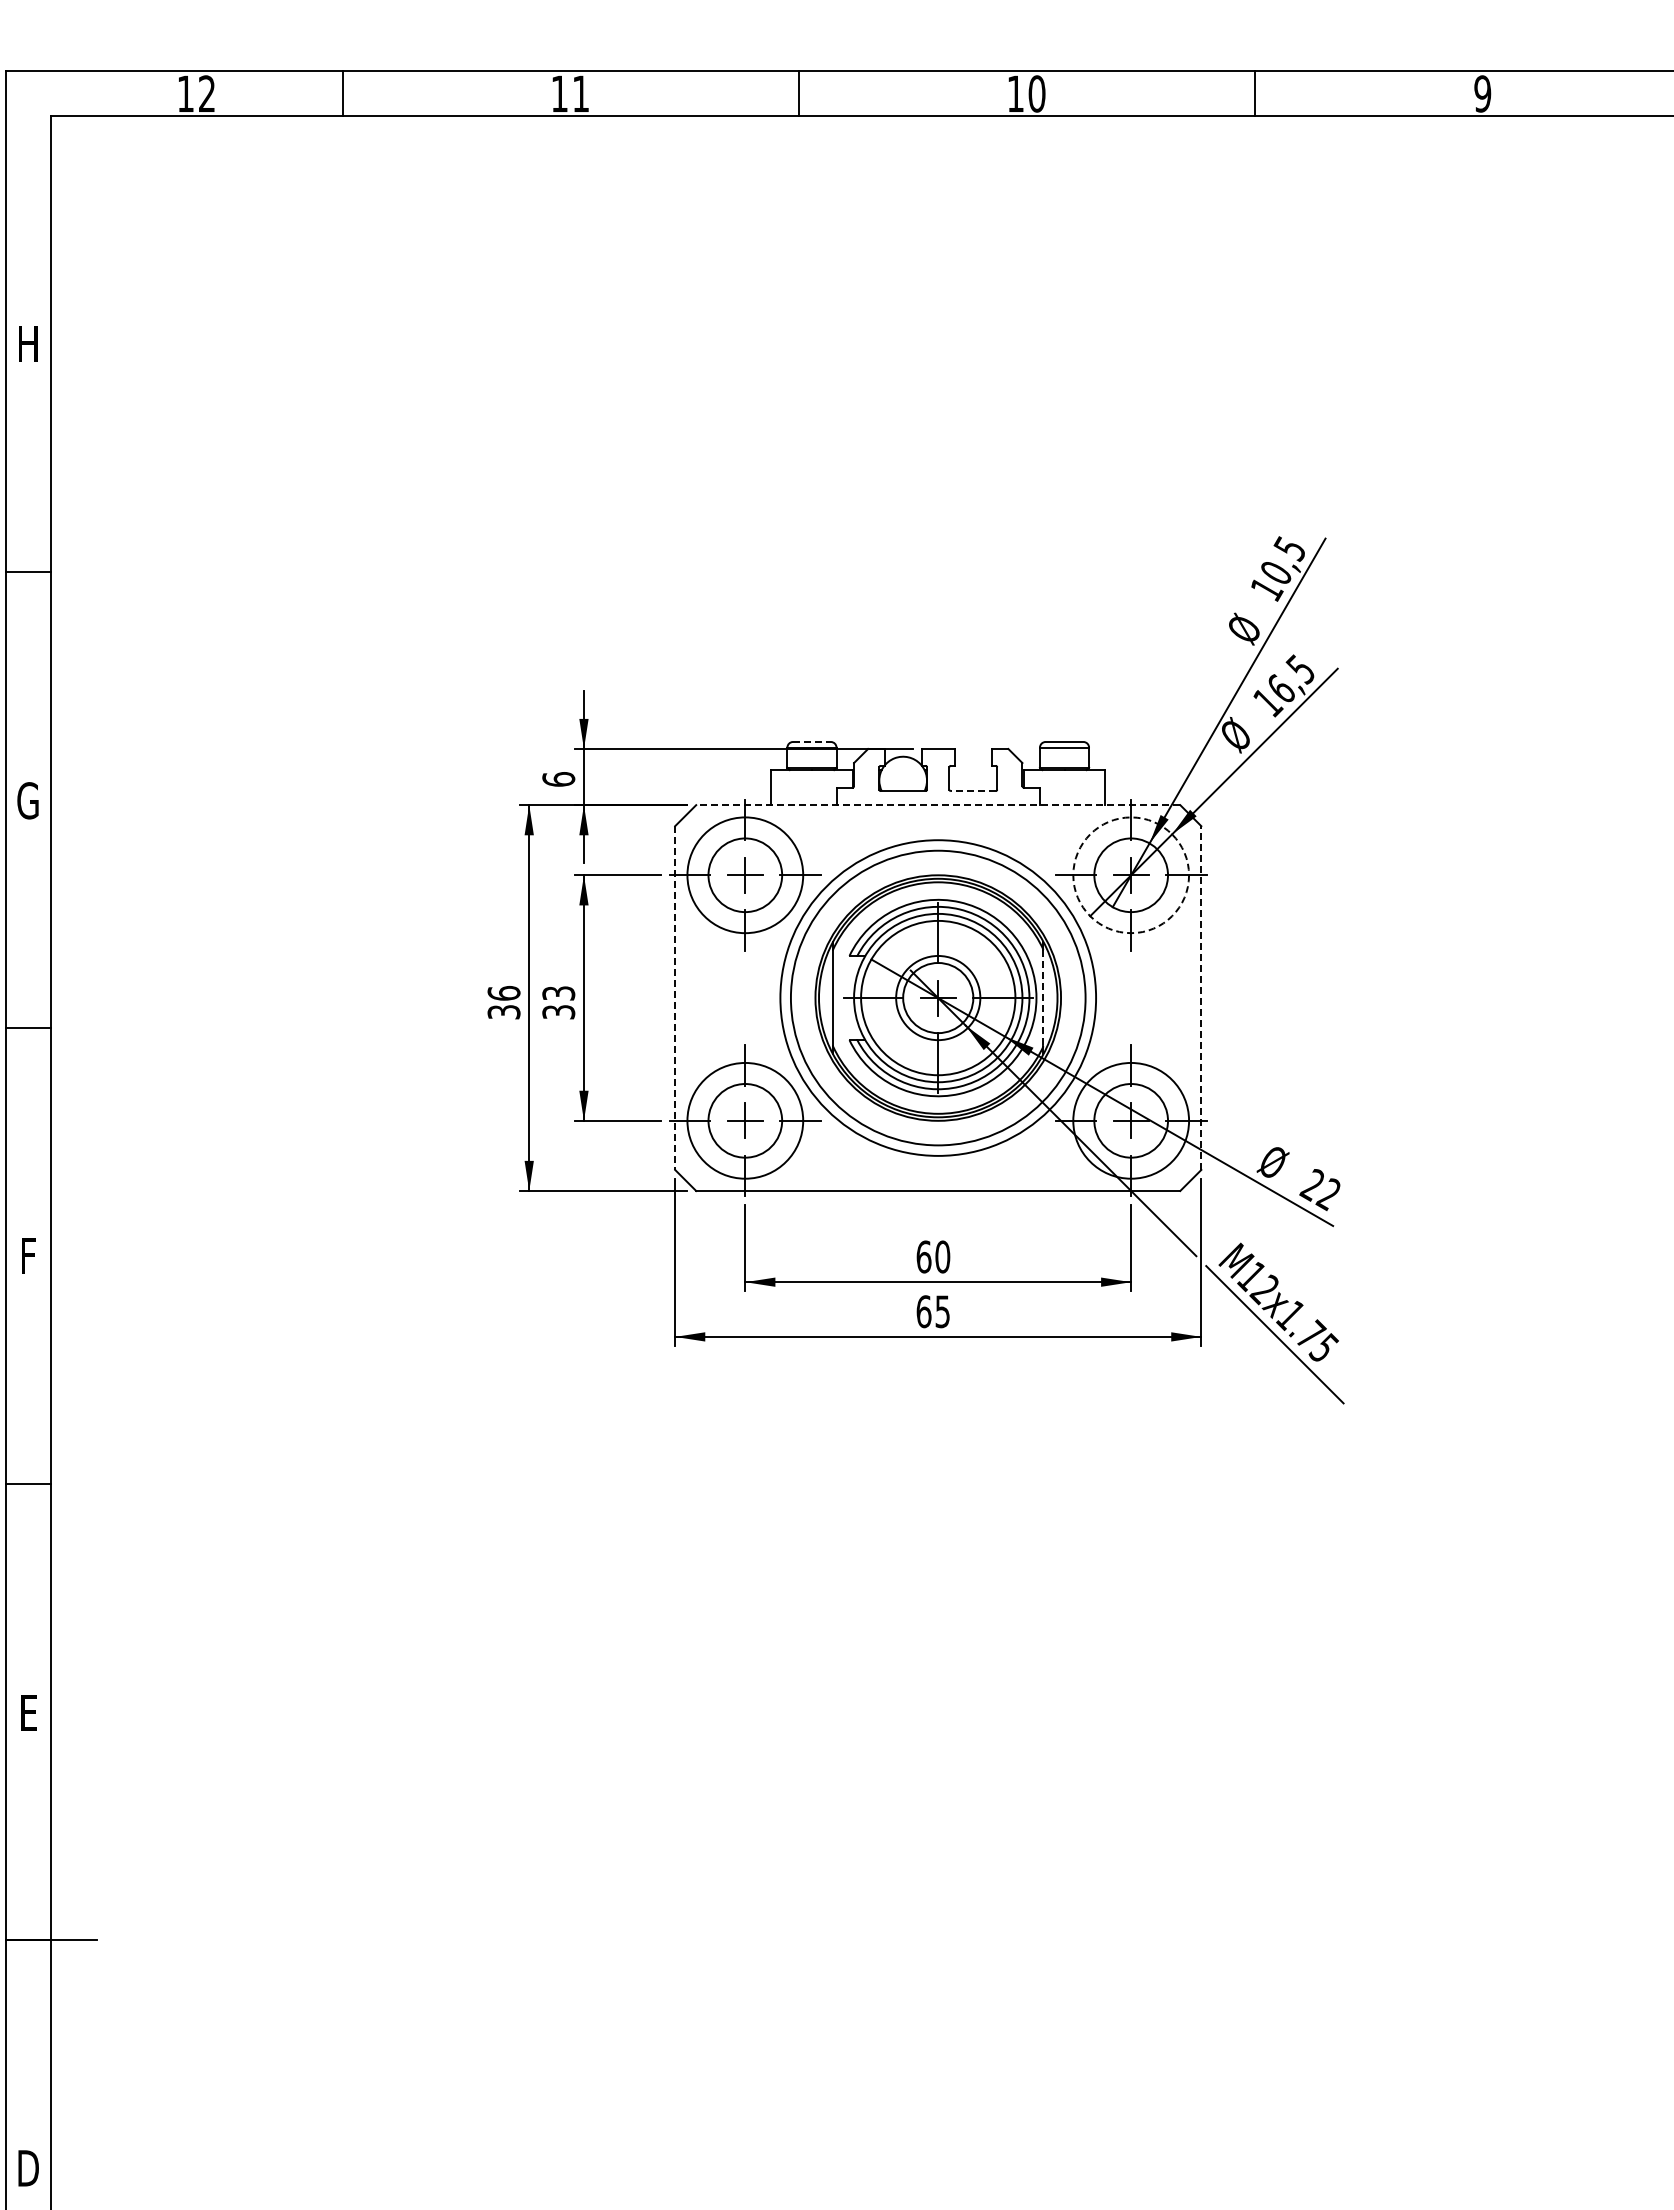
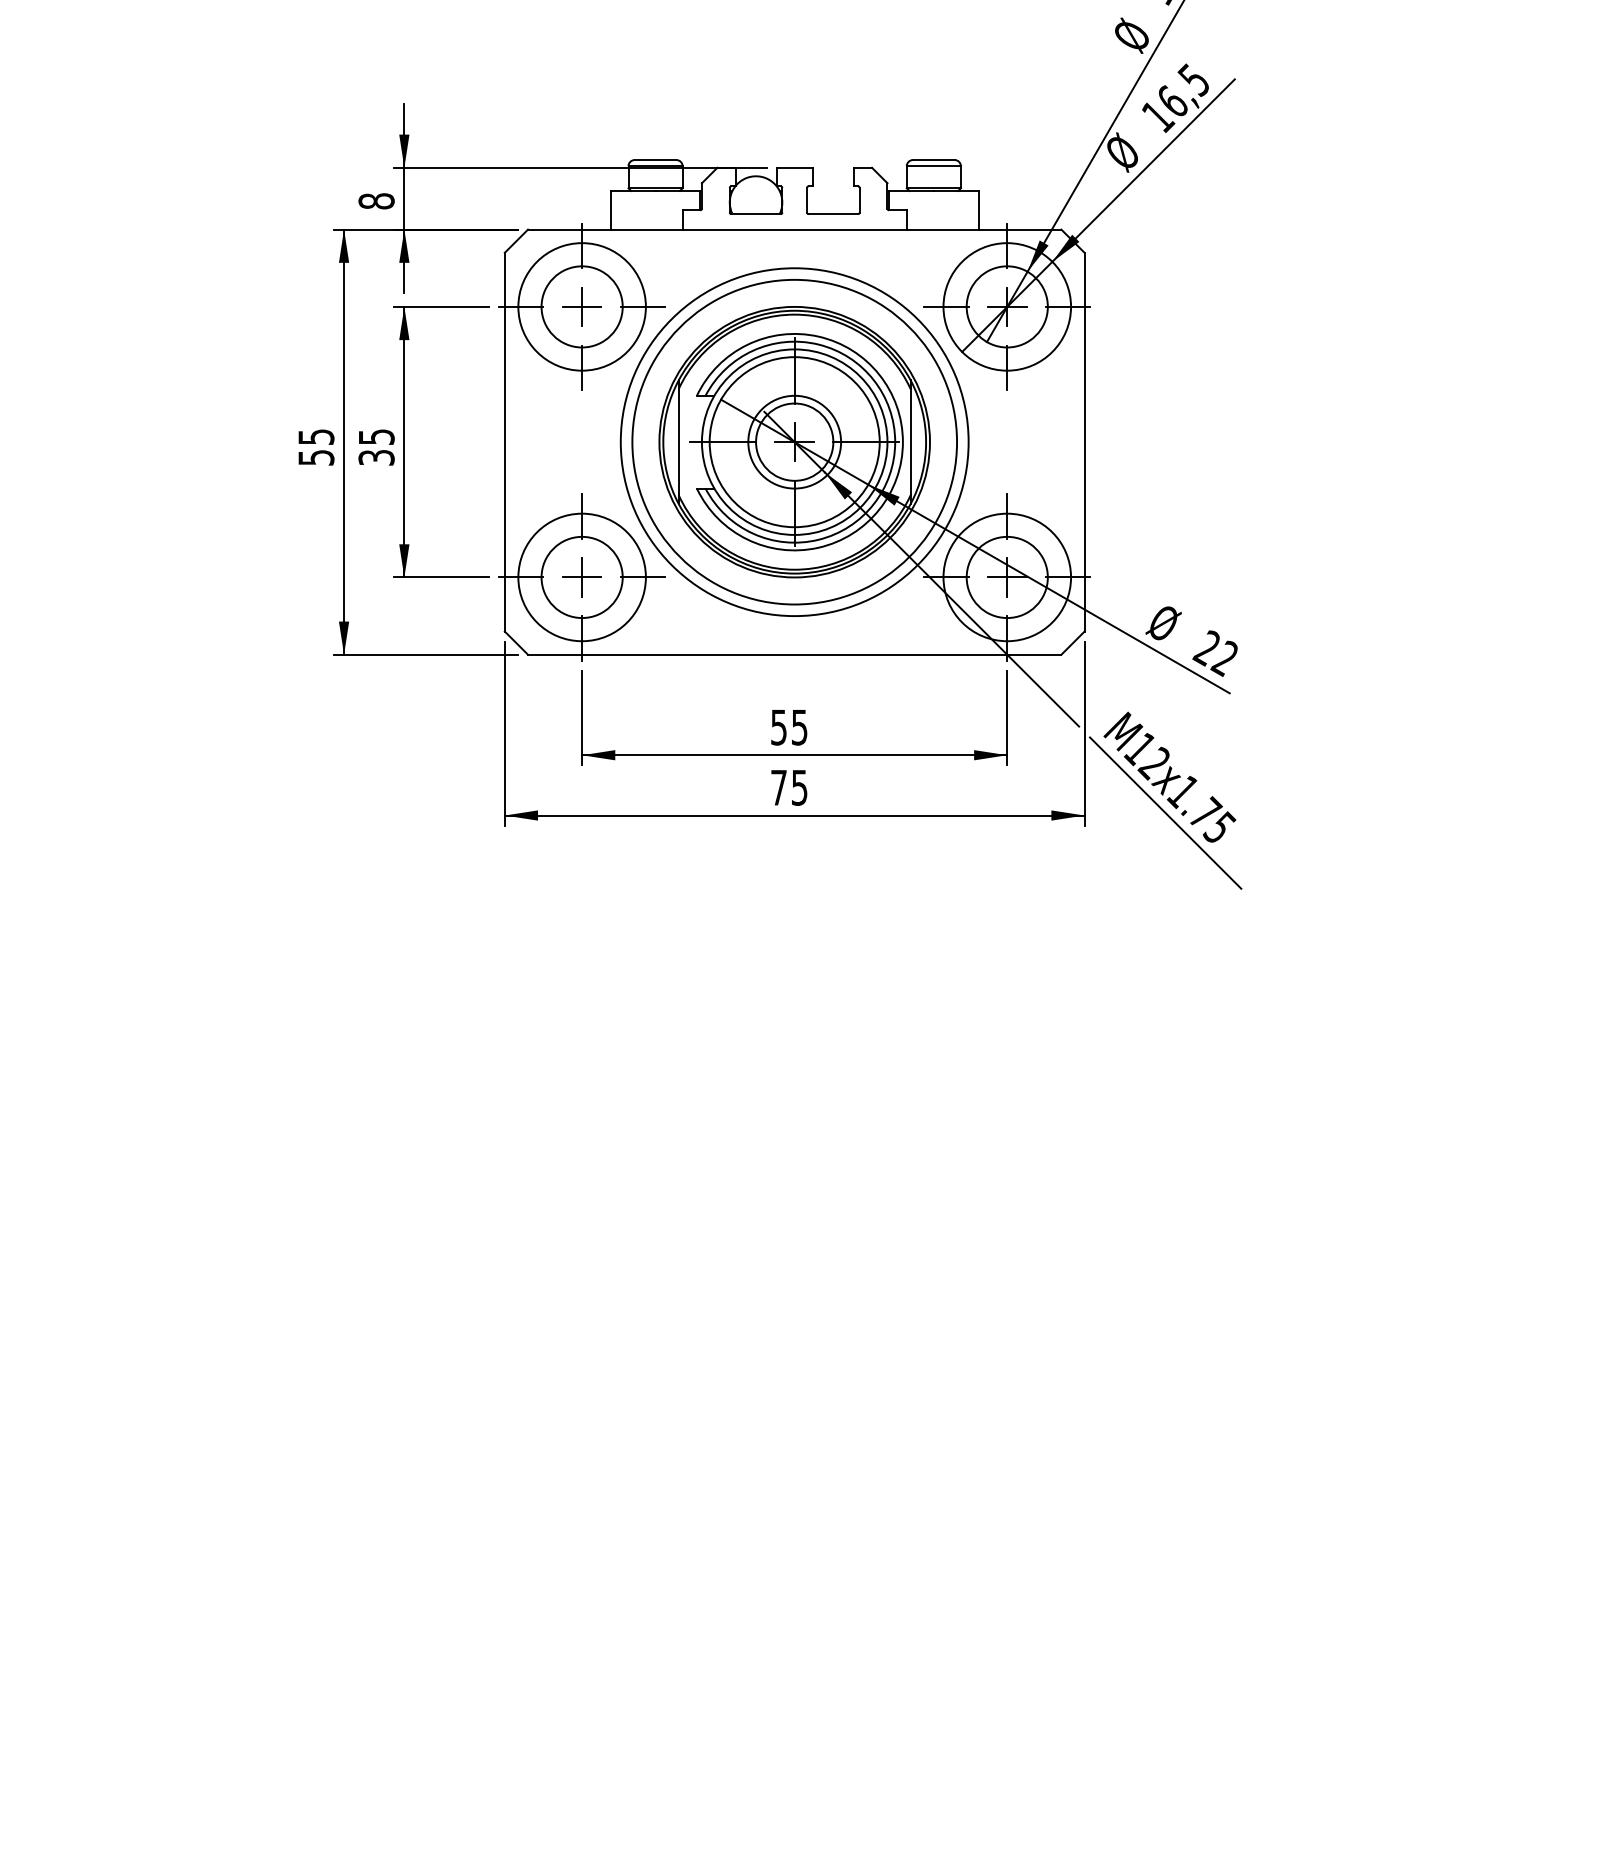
line: (811, 742) -> (655, 160), dashed -> solid
text: (558, 779) -> (376, 201), 6 -> 8
line: (972, 791) -> (832, 214), dashed -> solid
line: (937, 805) -> (793, 230), dashed -> solid
circle: (1131, 875) -> (1007, 307), dashed -> solid
text: (558, 992) -> (376, 436), 33 -> 35
line: (675, 998) -> (505, 442), dashed -> solid
line: (1043, 998) -> (910, 442), dashed -> solid
line: (1201, 998) -> (1084, 442), dashed -> solid
text: (503, 1001) -> (315, 445), 36 -> 55
text: (933, 1256) -> (789, 726), 60 -> 55
text: (923, 1311) -> (778, 787), 65 -> 75

